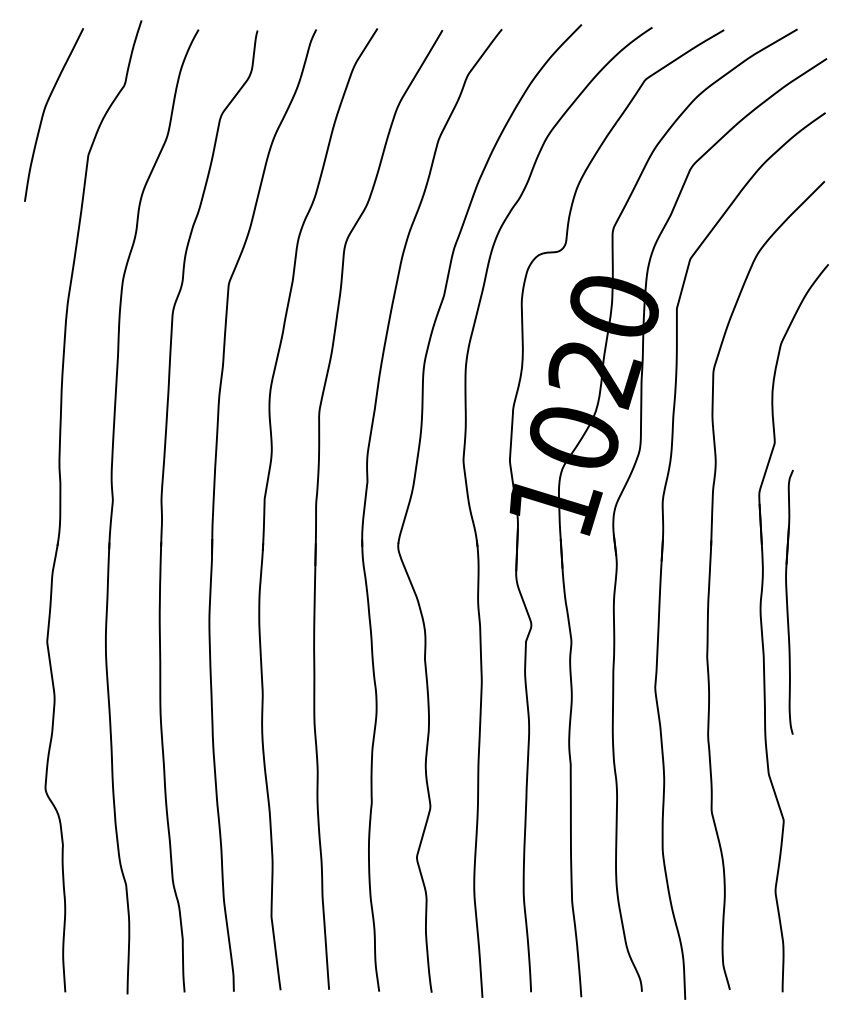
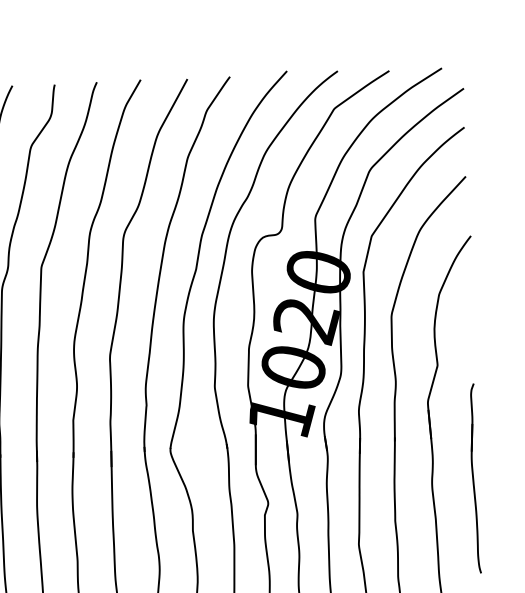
part: (789, 601) -> (474, 477), moved

